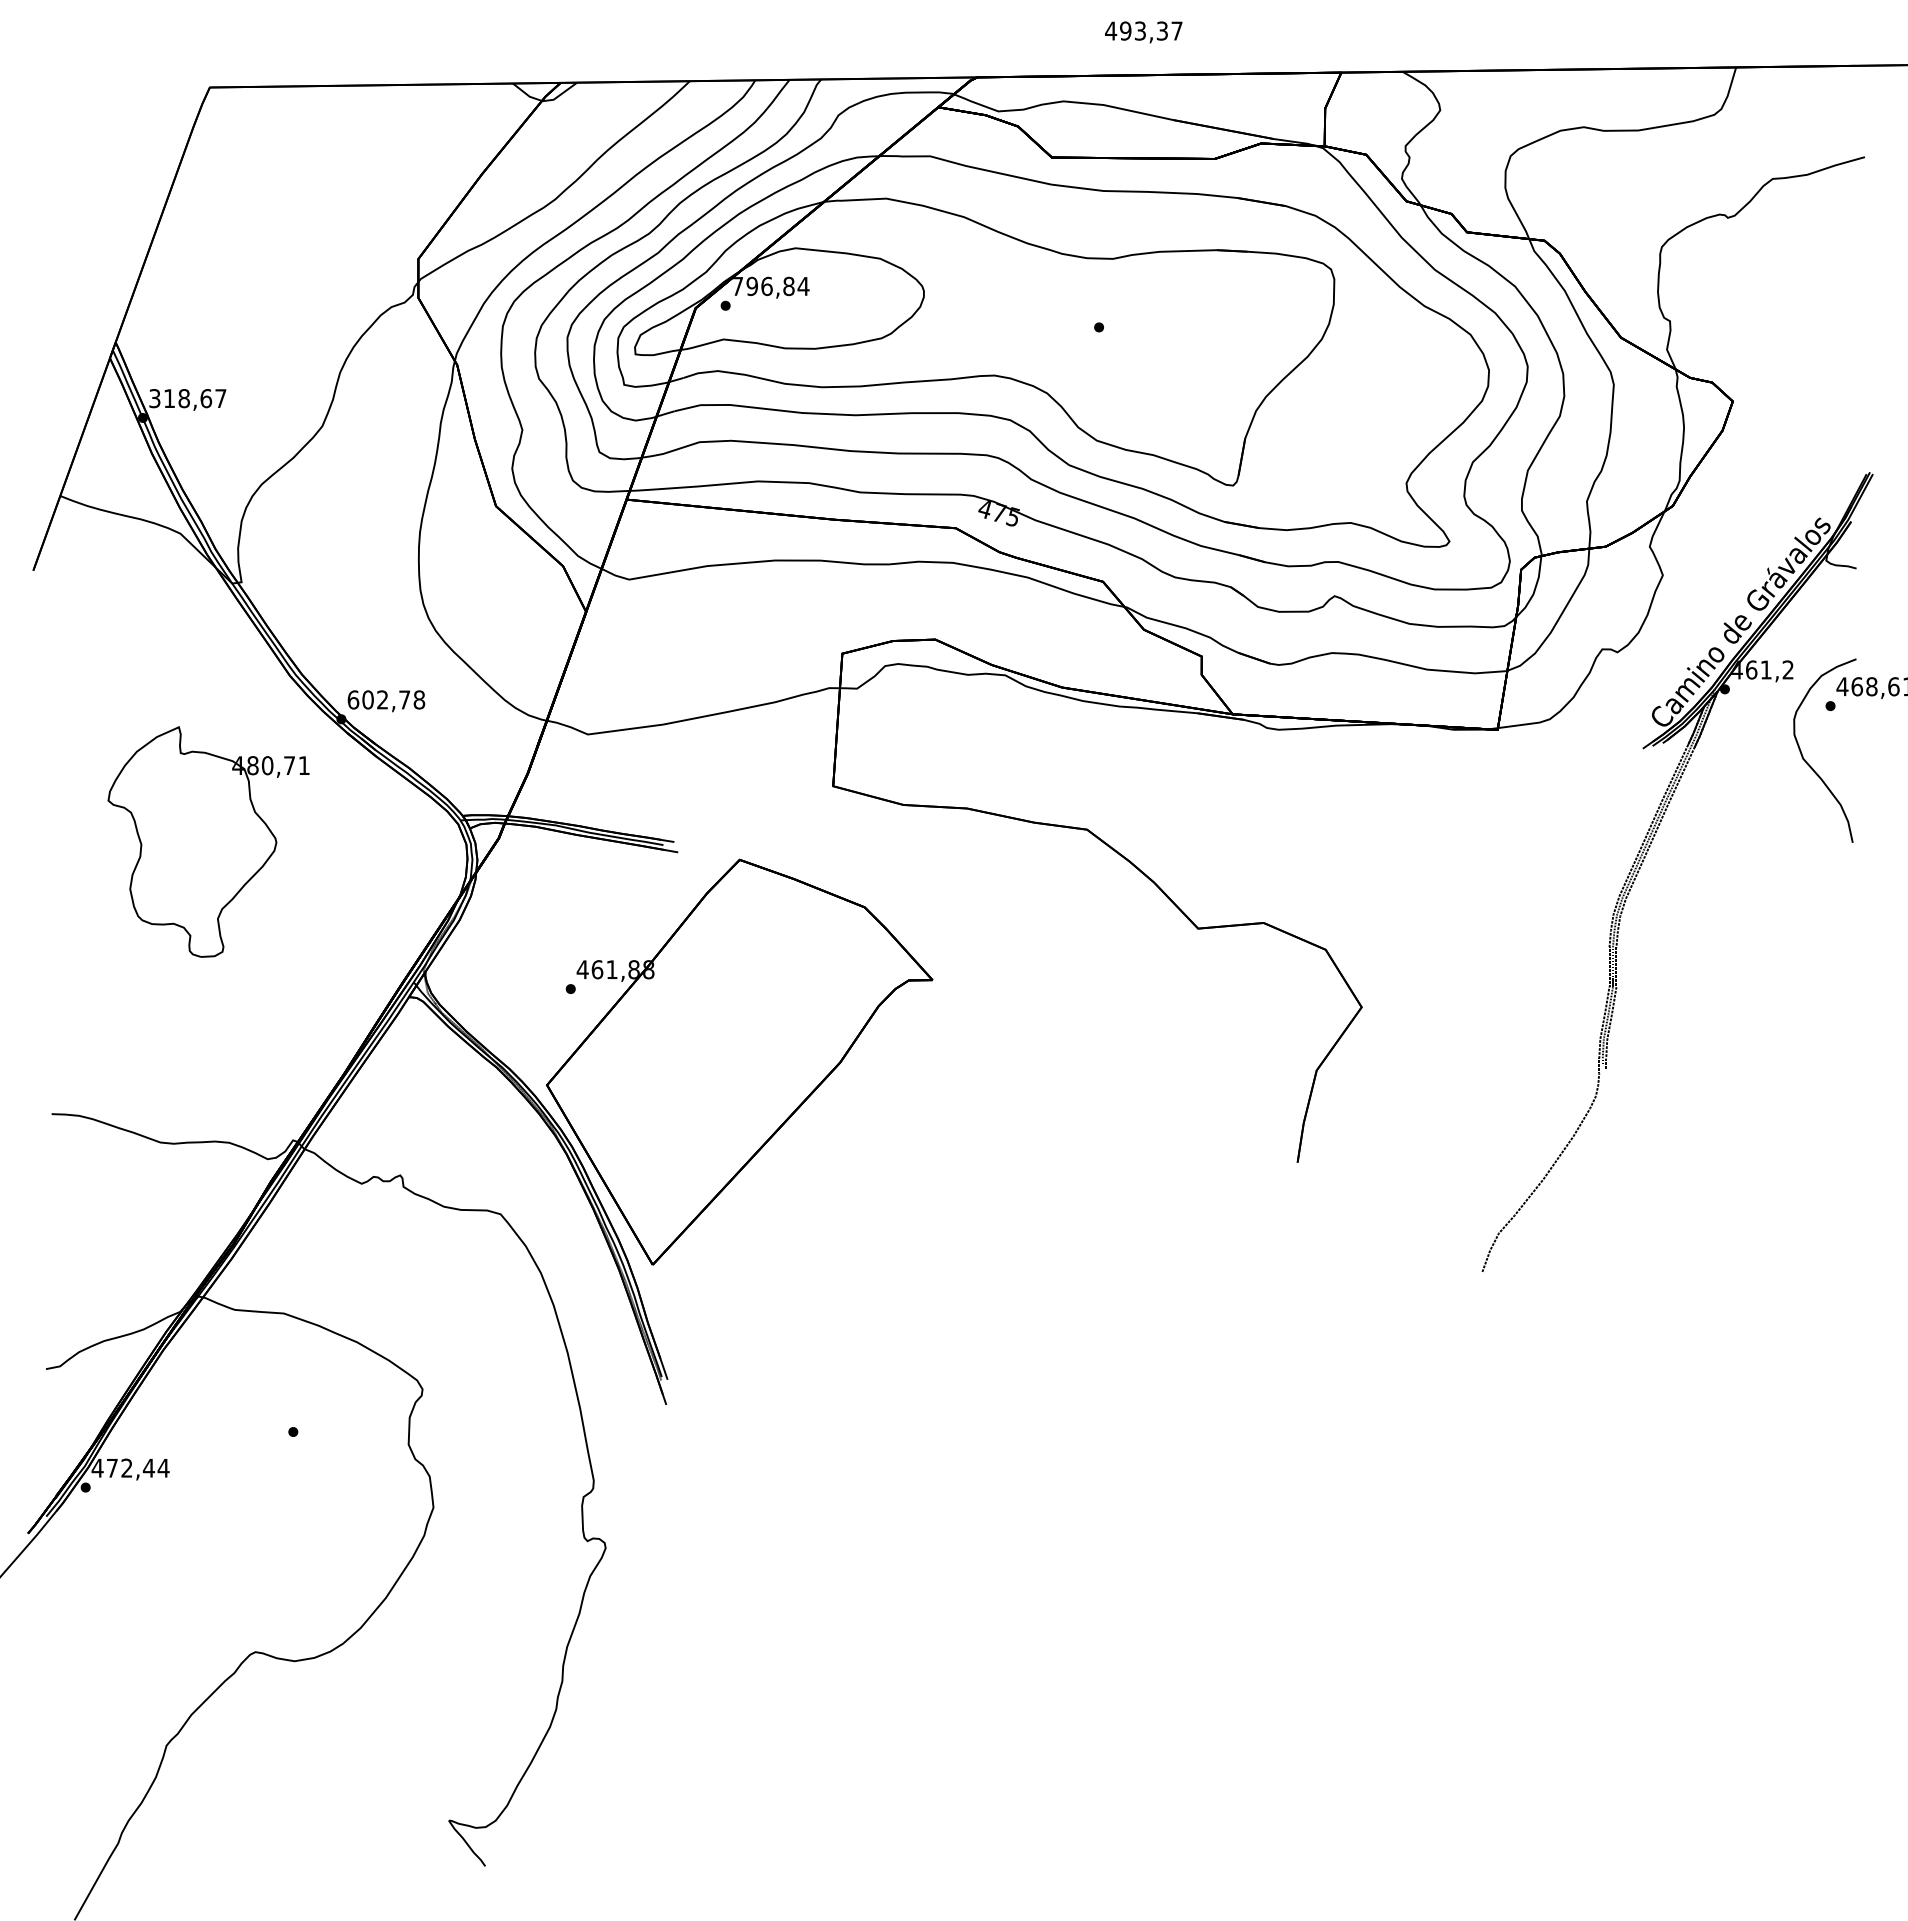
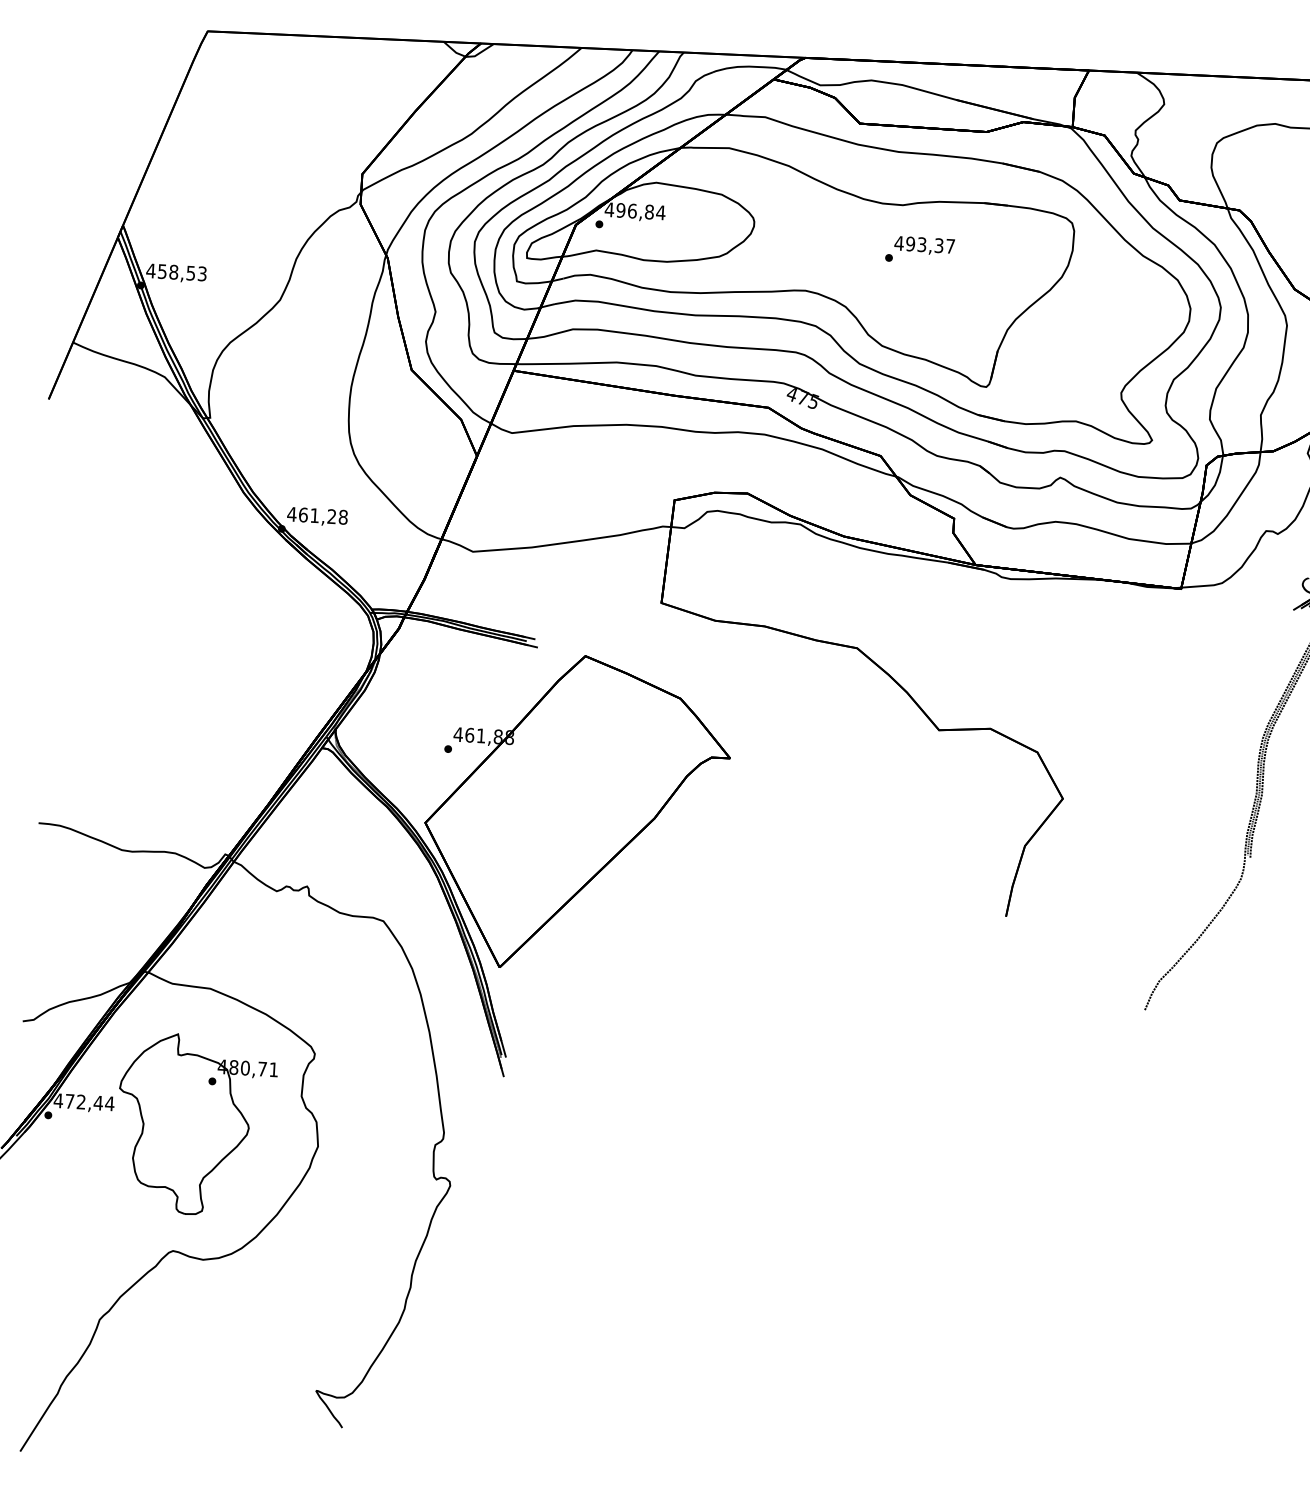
text: (1143, 32) -> (924, 245), moved
text: (737, 286) -> (609, 209), 796,84 -> 496,84
text: (187, 398) -> (176, 272), 318,67 -> 458,53
text: (378, 699) -> (311, 515), 602,78 -> 461,28
part: (208, 841) -> (195, 1124), moved

